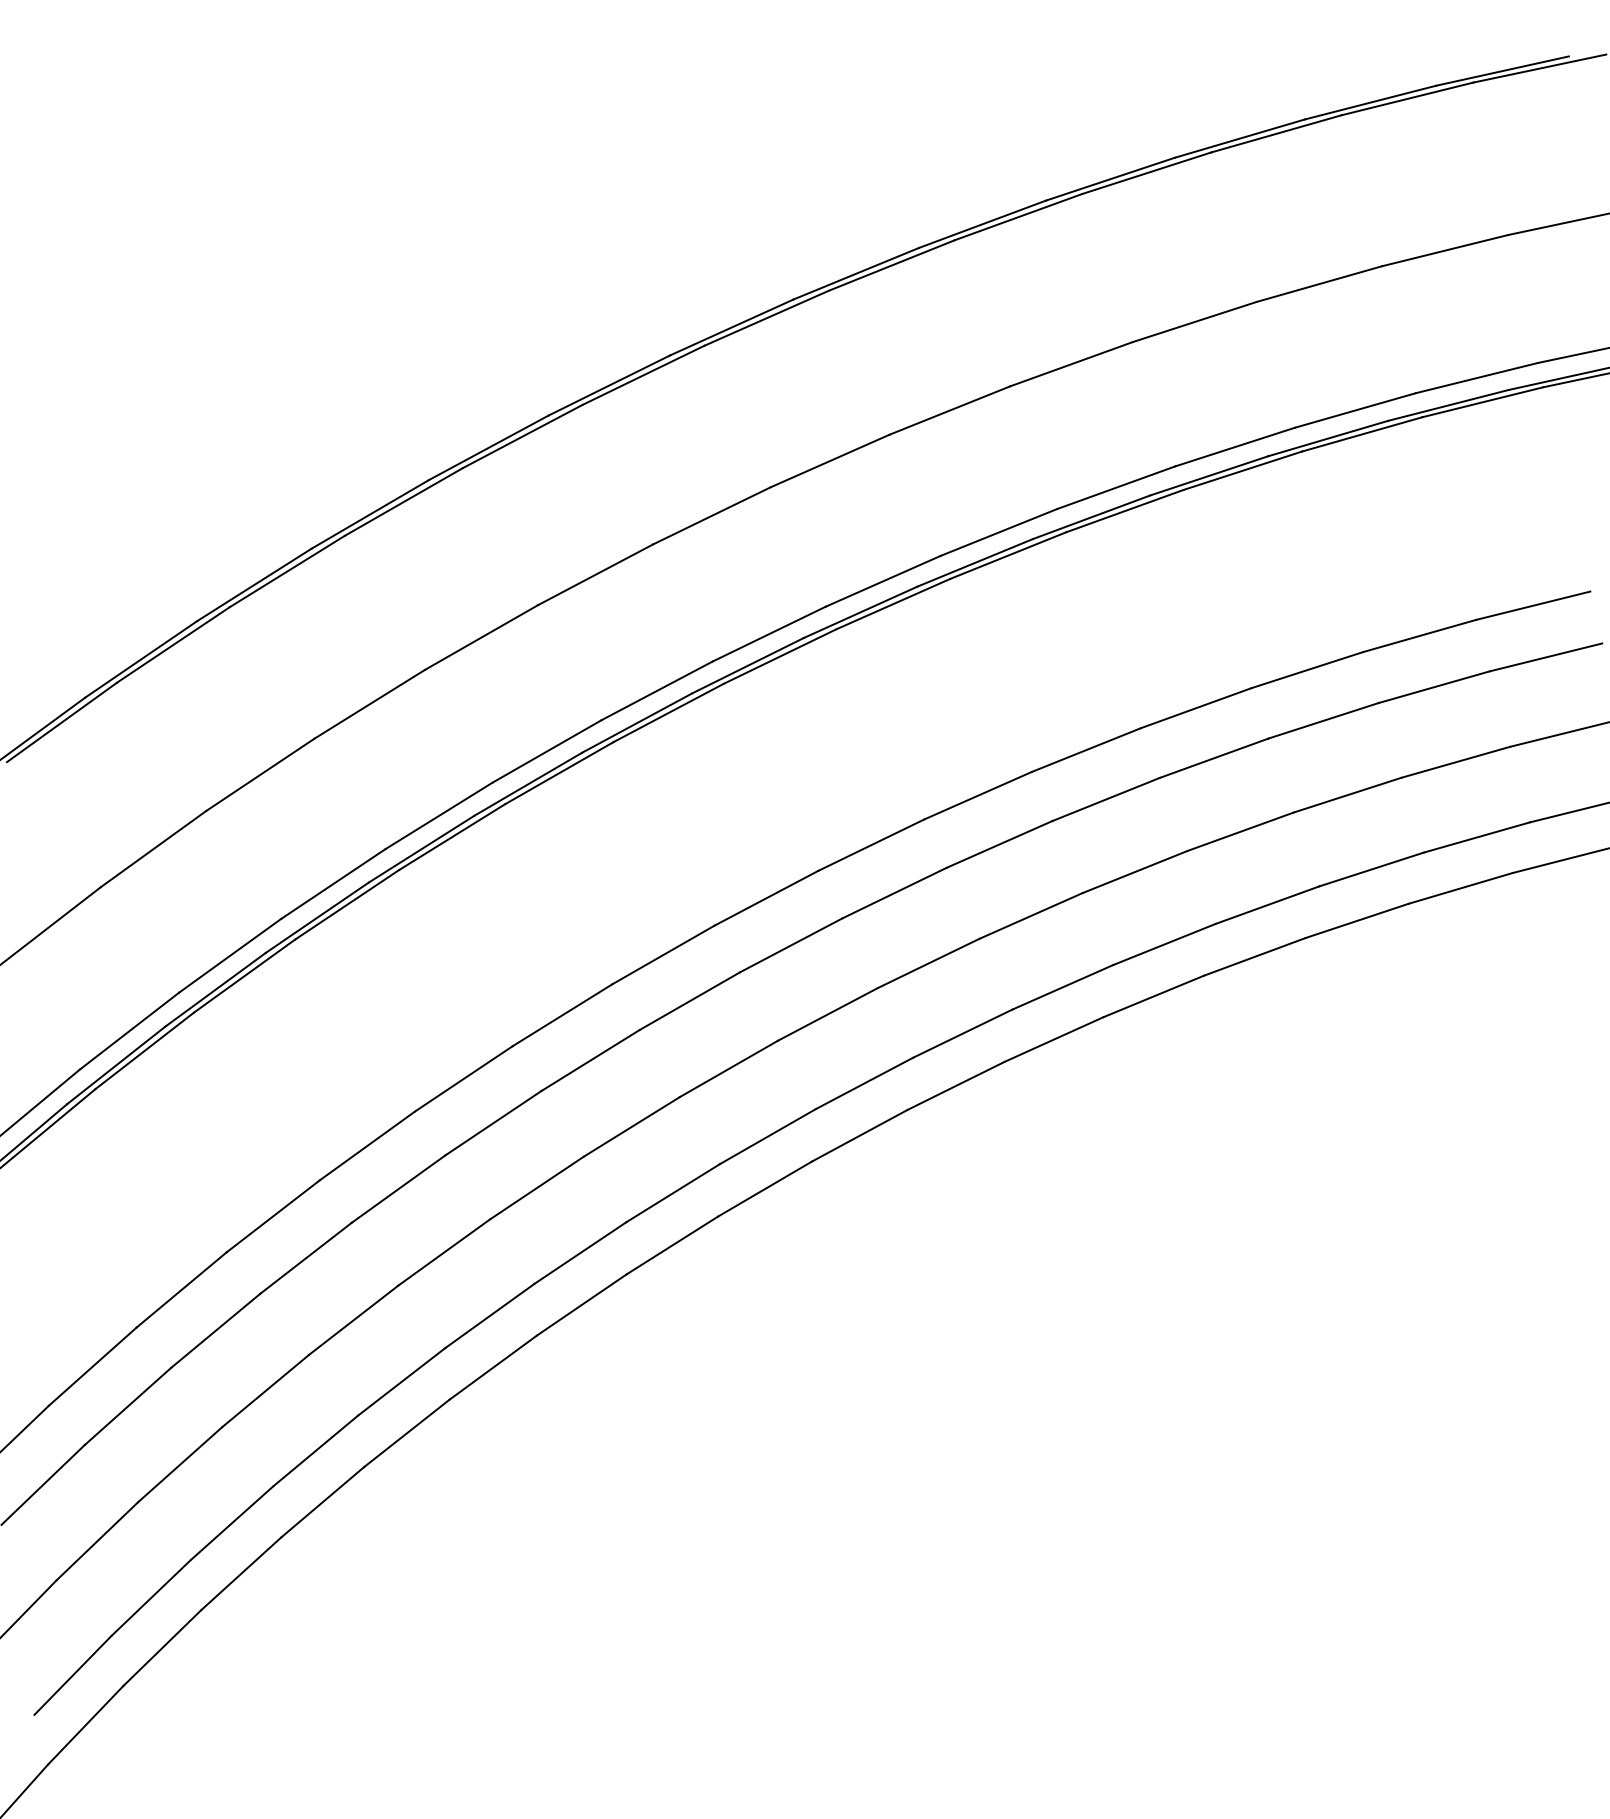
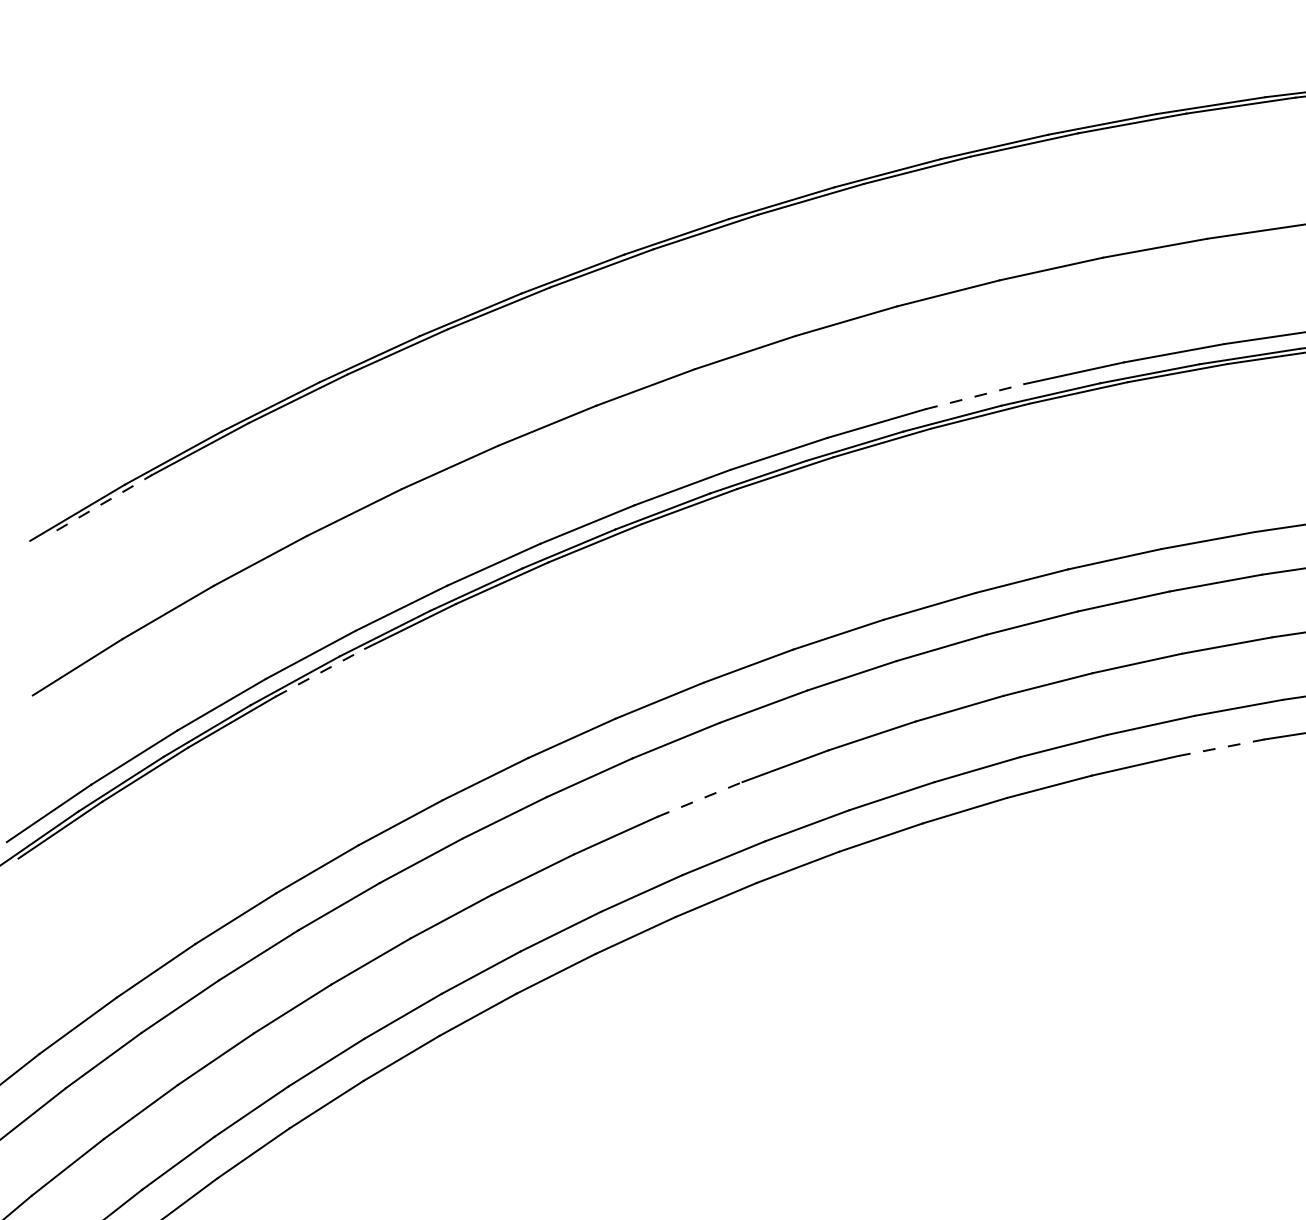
line: (1116, 487) -> (974, 396), solid -> dashed
line: (61, 722) -> (103, 502), solid -> dashed
line: (1461, 888) -> (1221, 747), solid -> dashed
line: (347, 904) -> (320, 672), solid -> dashed
line: (828, 1014) -> (700, 799), solid -> dashed

